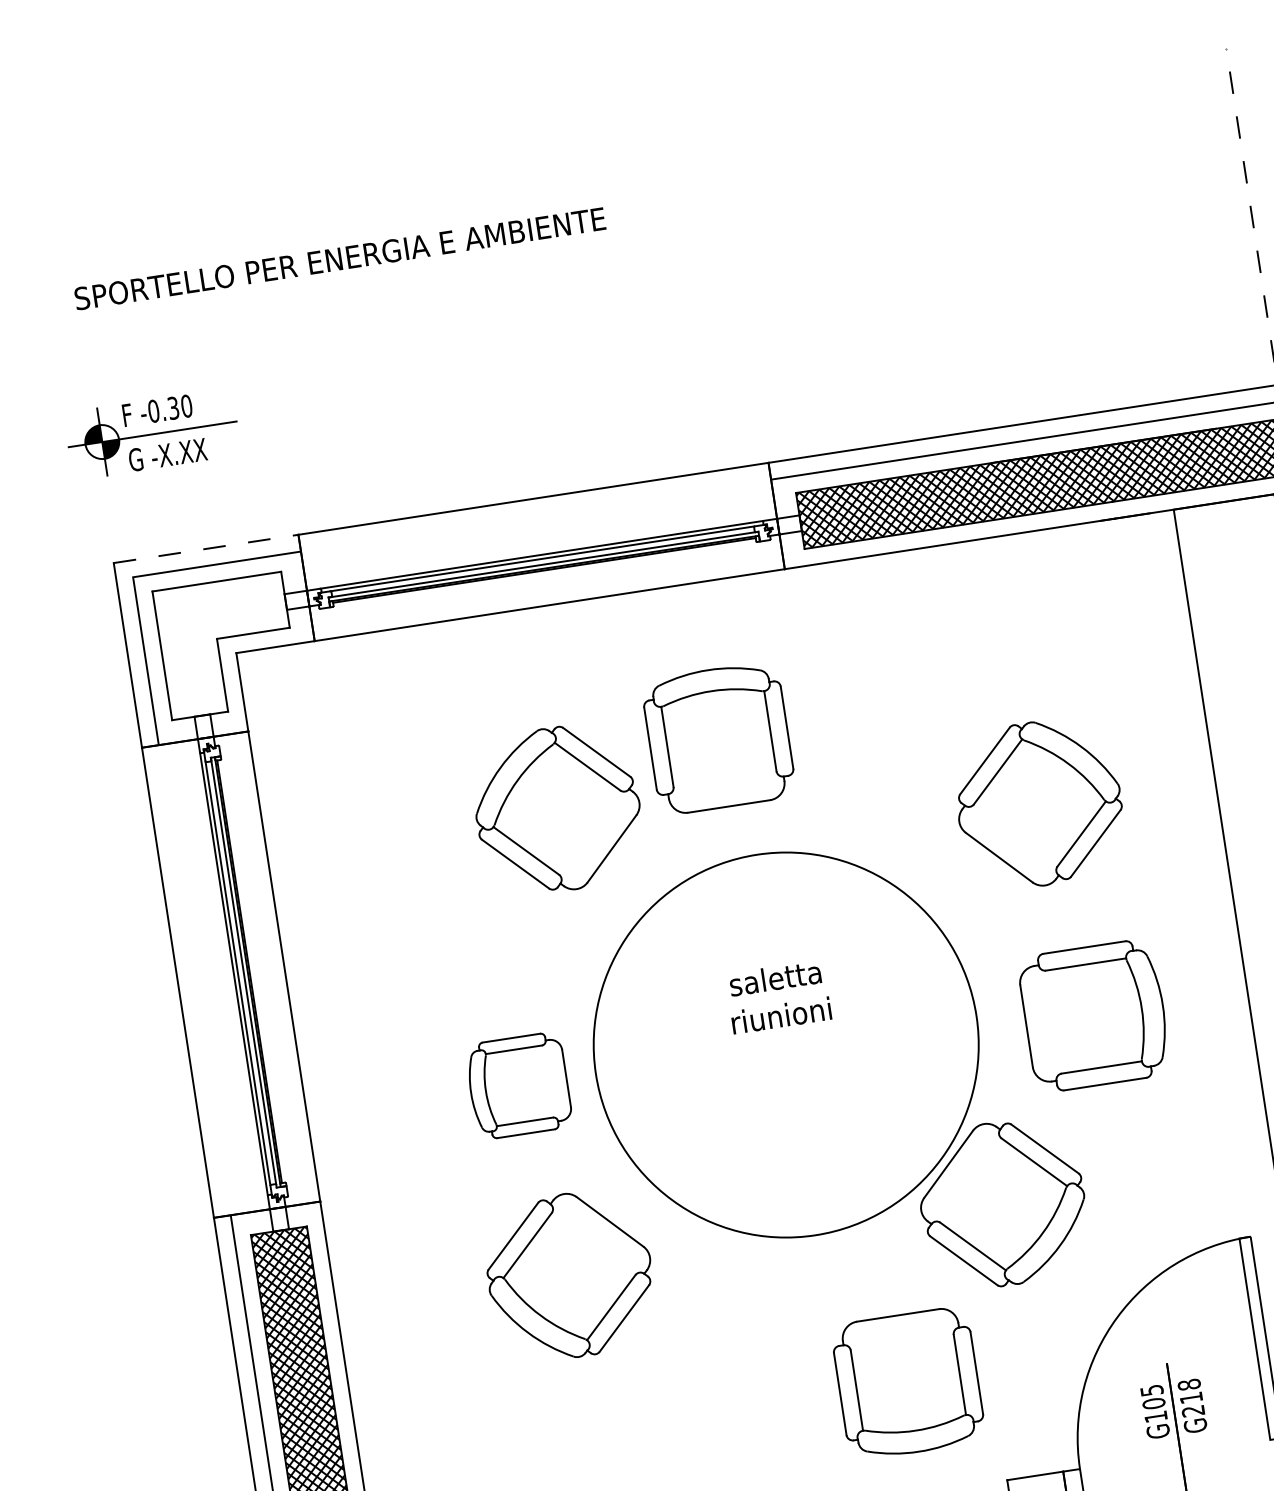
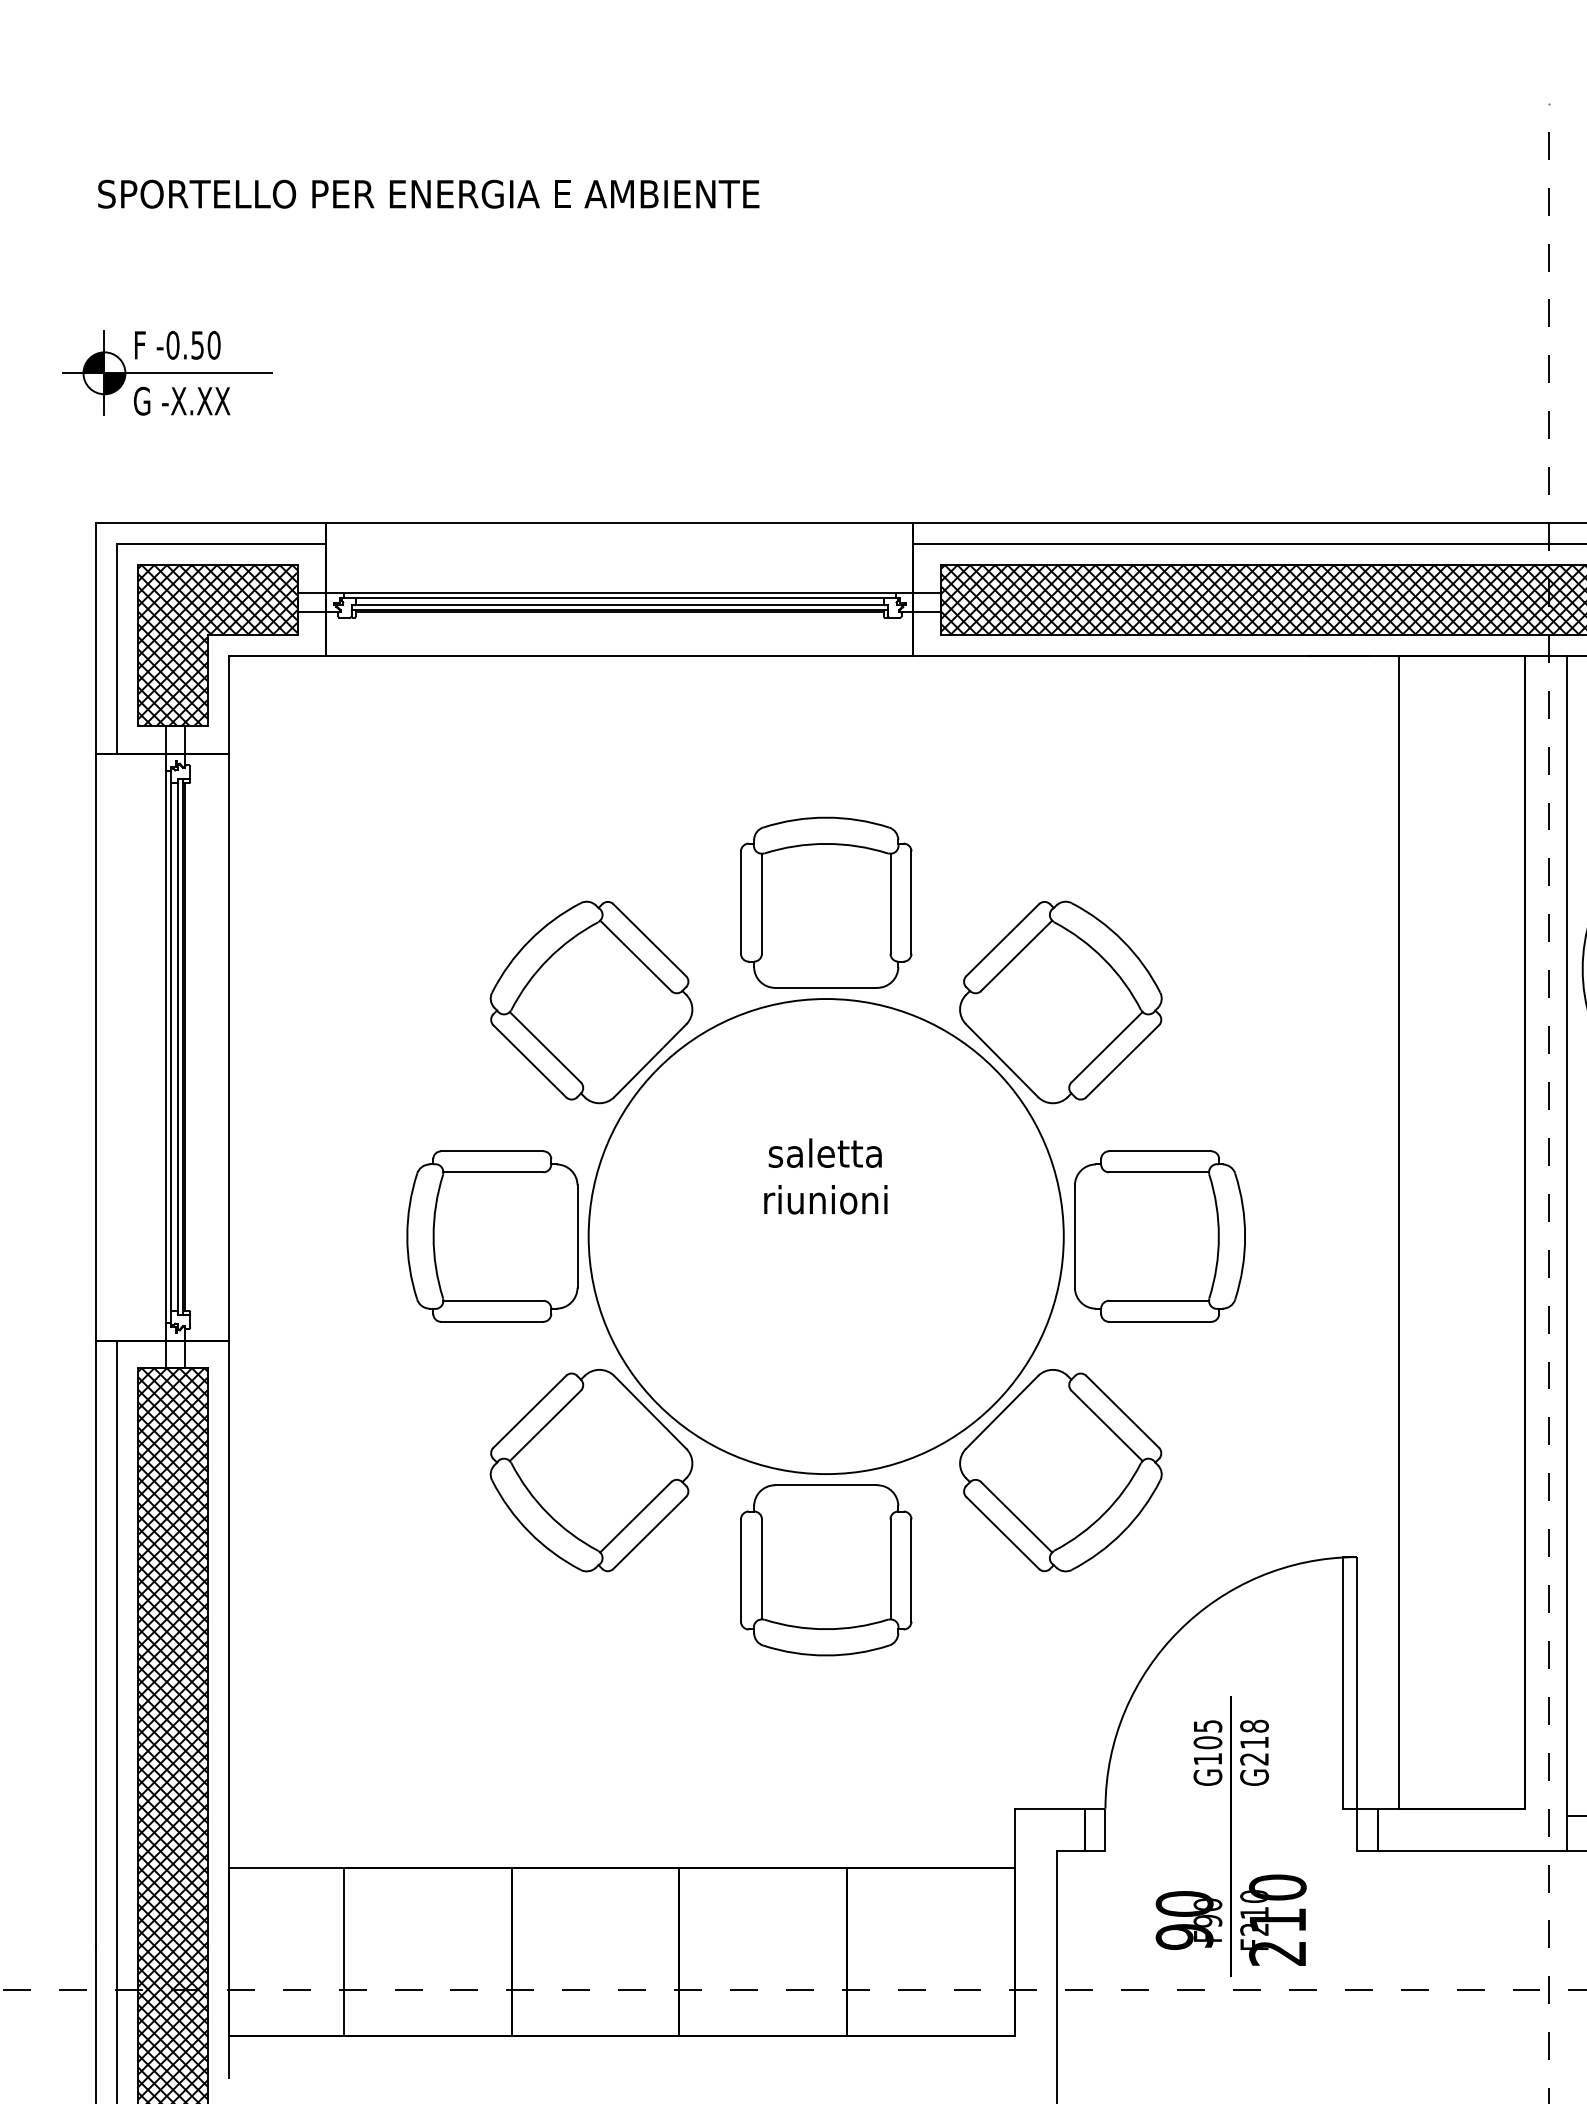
text: (173, 408) -> (197, 345), -0.30 -> -0.50
line: (206, 549) -> (211, 523), dashed -> solid
hatch: (226, 645) -> (217, 644), added
part: (718, 738) -> (826, 902), moved
part: (1038, 803) -> (1060, 1002), moved
part: (557, 809) -> (591, 1002), moved
part: (1094, 1015) -> (1159, 1236), moved
part: (518, 1085) -> (492, 1236), size x1.43
part: (570, 1275) -> (591, 1470), moved
part: (908, 1383) -> (826, 1570), moved

